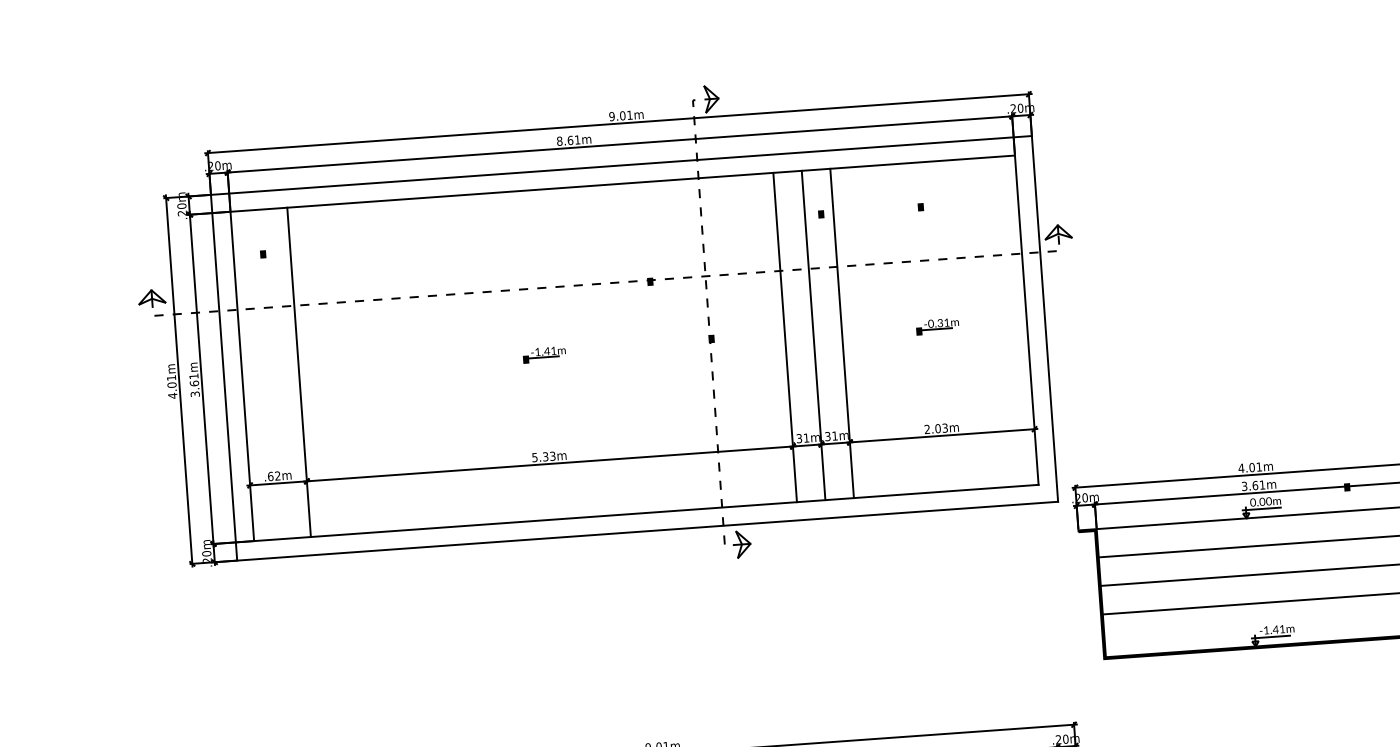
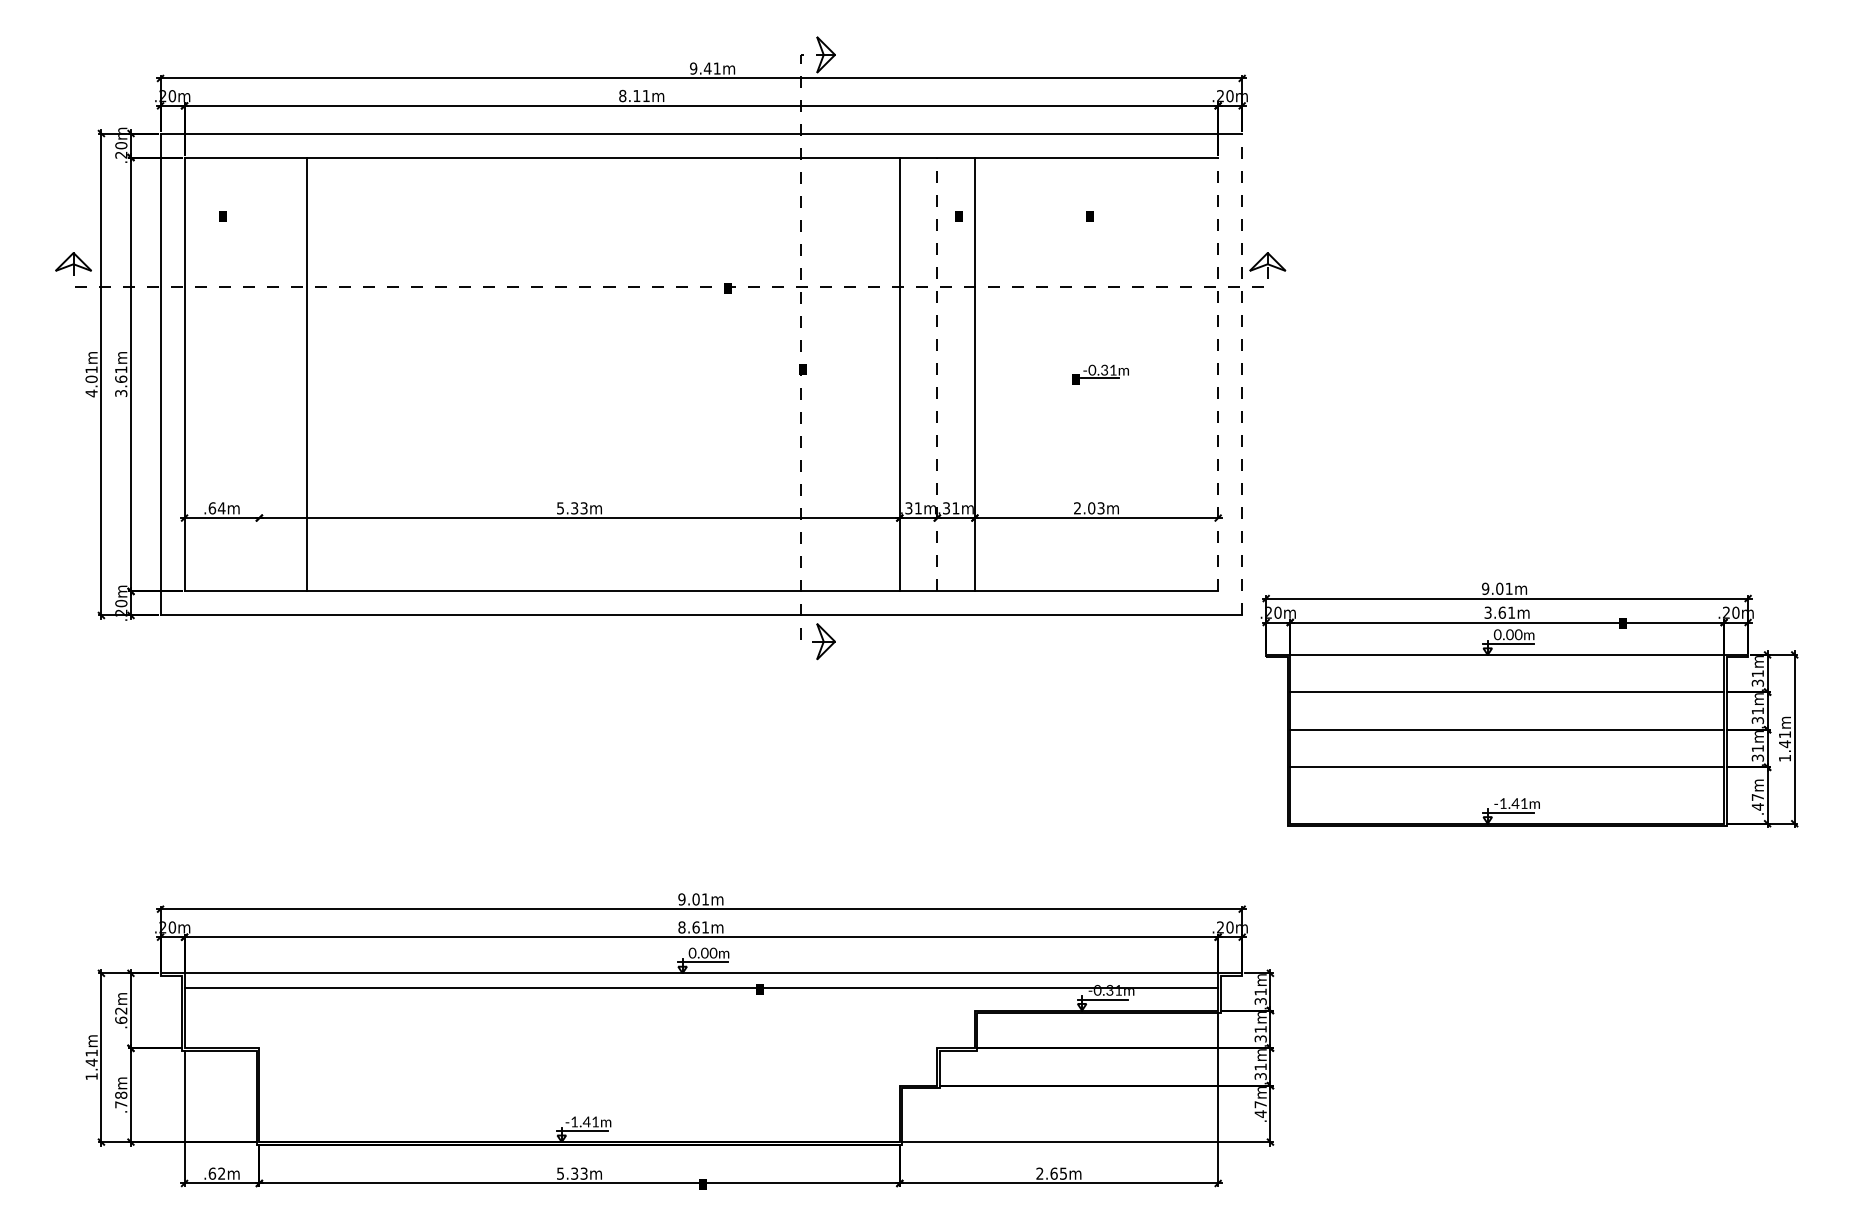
text: (622, 115) -> (707, 68), 9.01m -> 9.41m
text: (570, 140) -> (636, 95), 8.61m -> 8.11m
line: (1045, 318) -> (1242, 374), solid -> dashed
line: (1027, 320) -> (1218, 374), solid -> dashed
line: (813, 335) -> (937, 374), solid -> dashed
part: (544, 354) -> (582, 374), removed
line: (299, 372) -> (307, 374), moved
text: (1241, 468) -> (1485, 588), 4.01m -> 9.01m
text: (277, 476) -> (221, 508), .62m -> .64m

